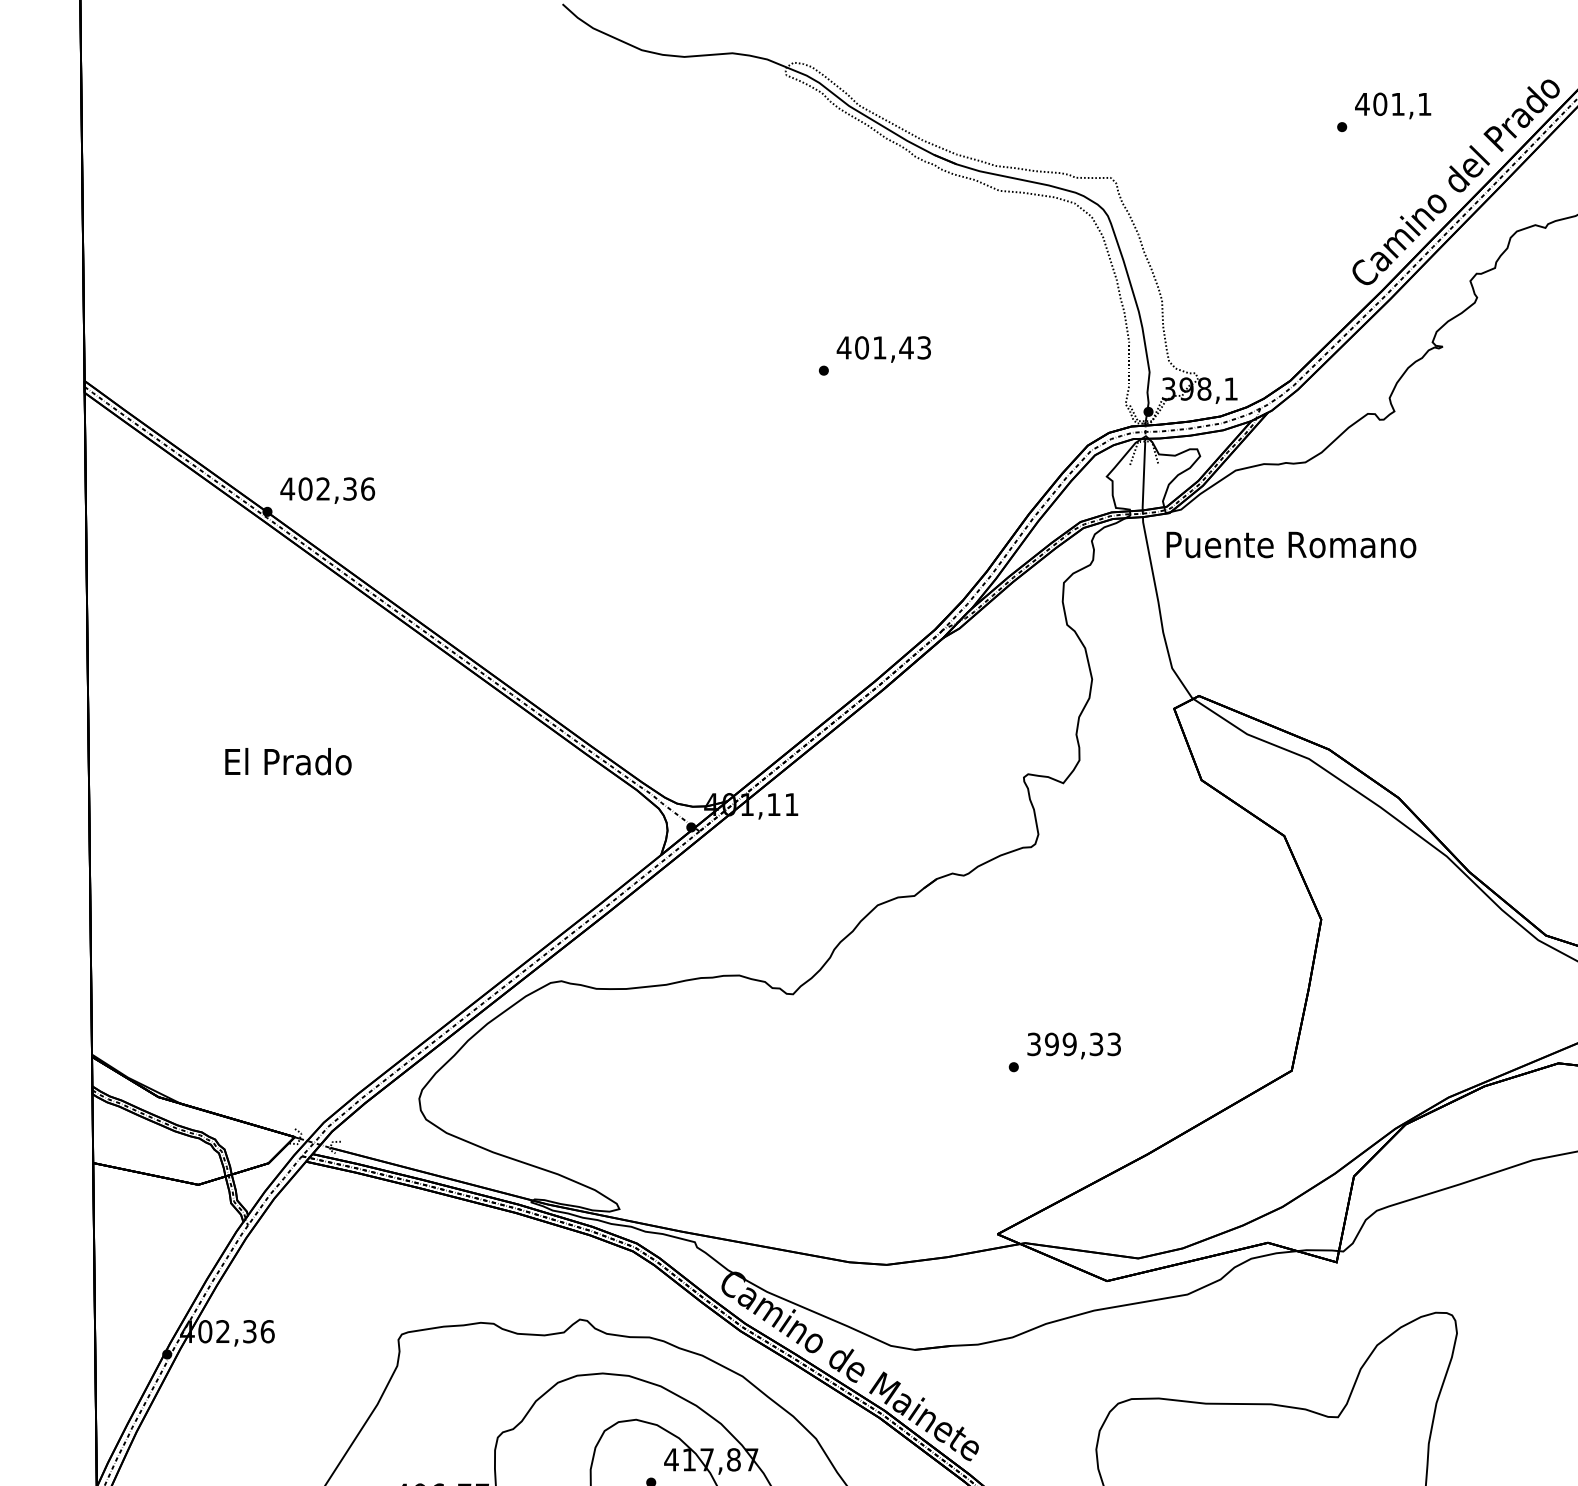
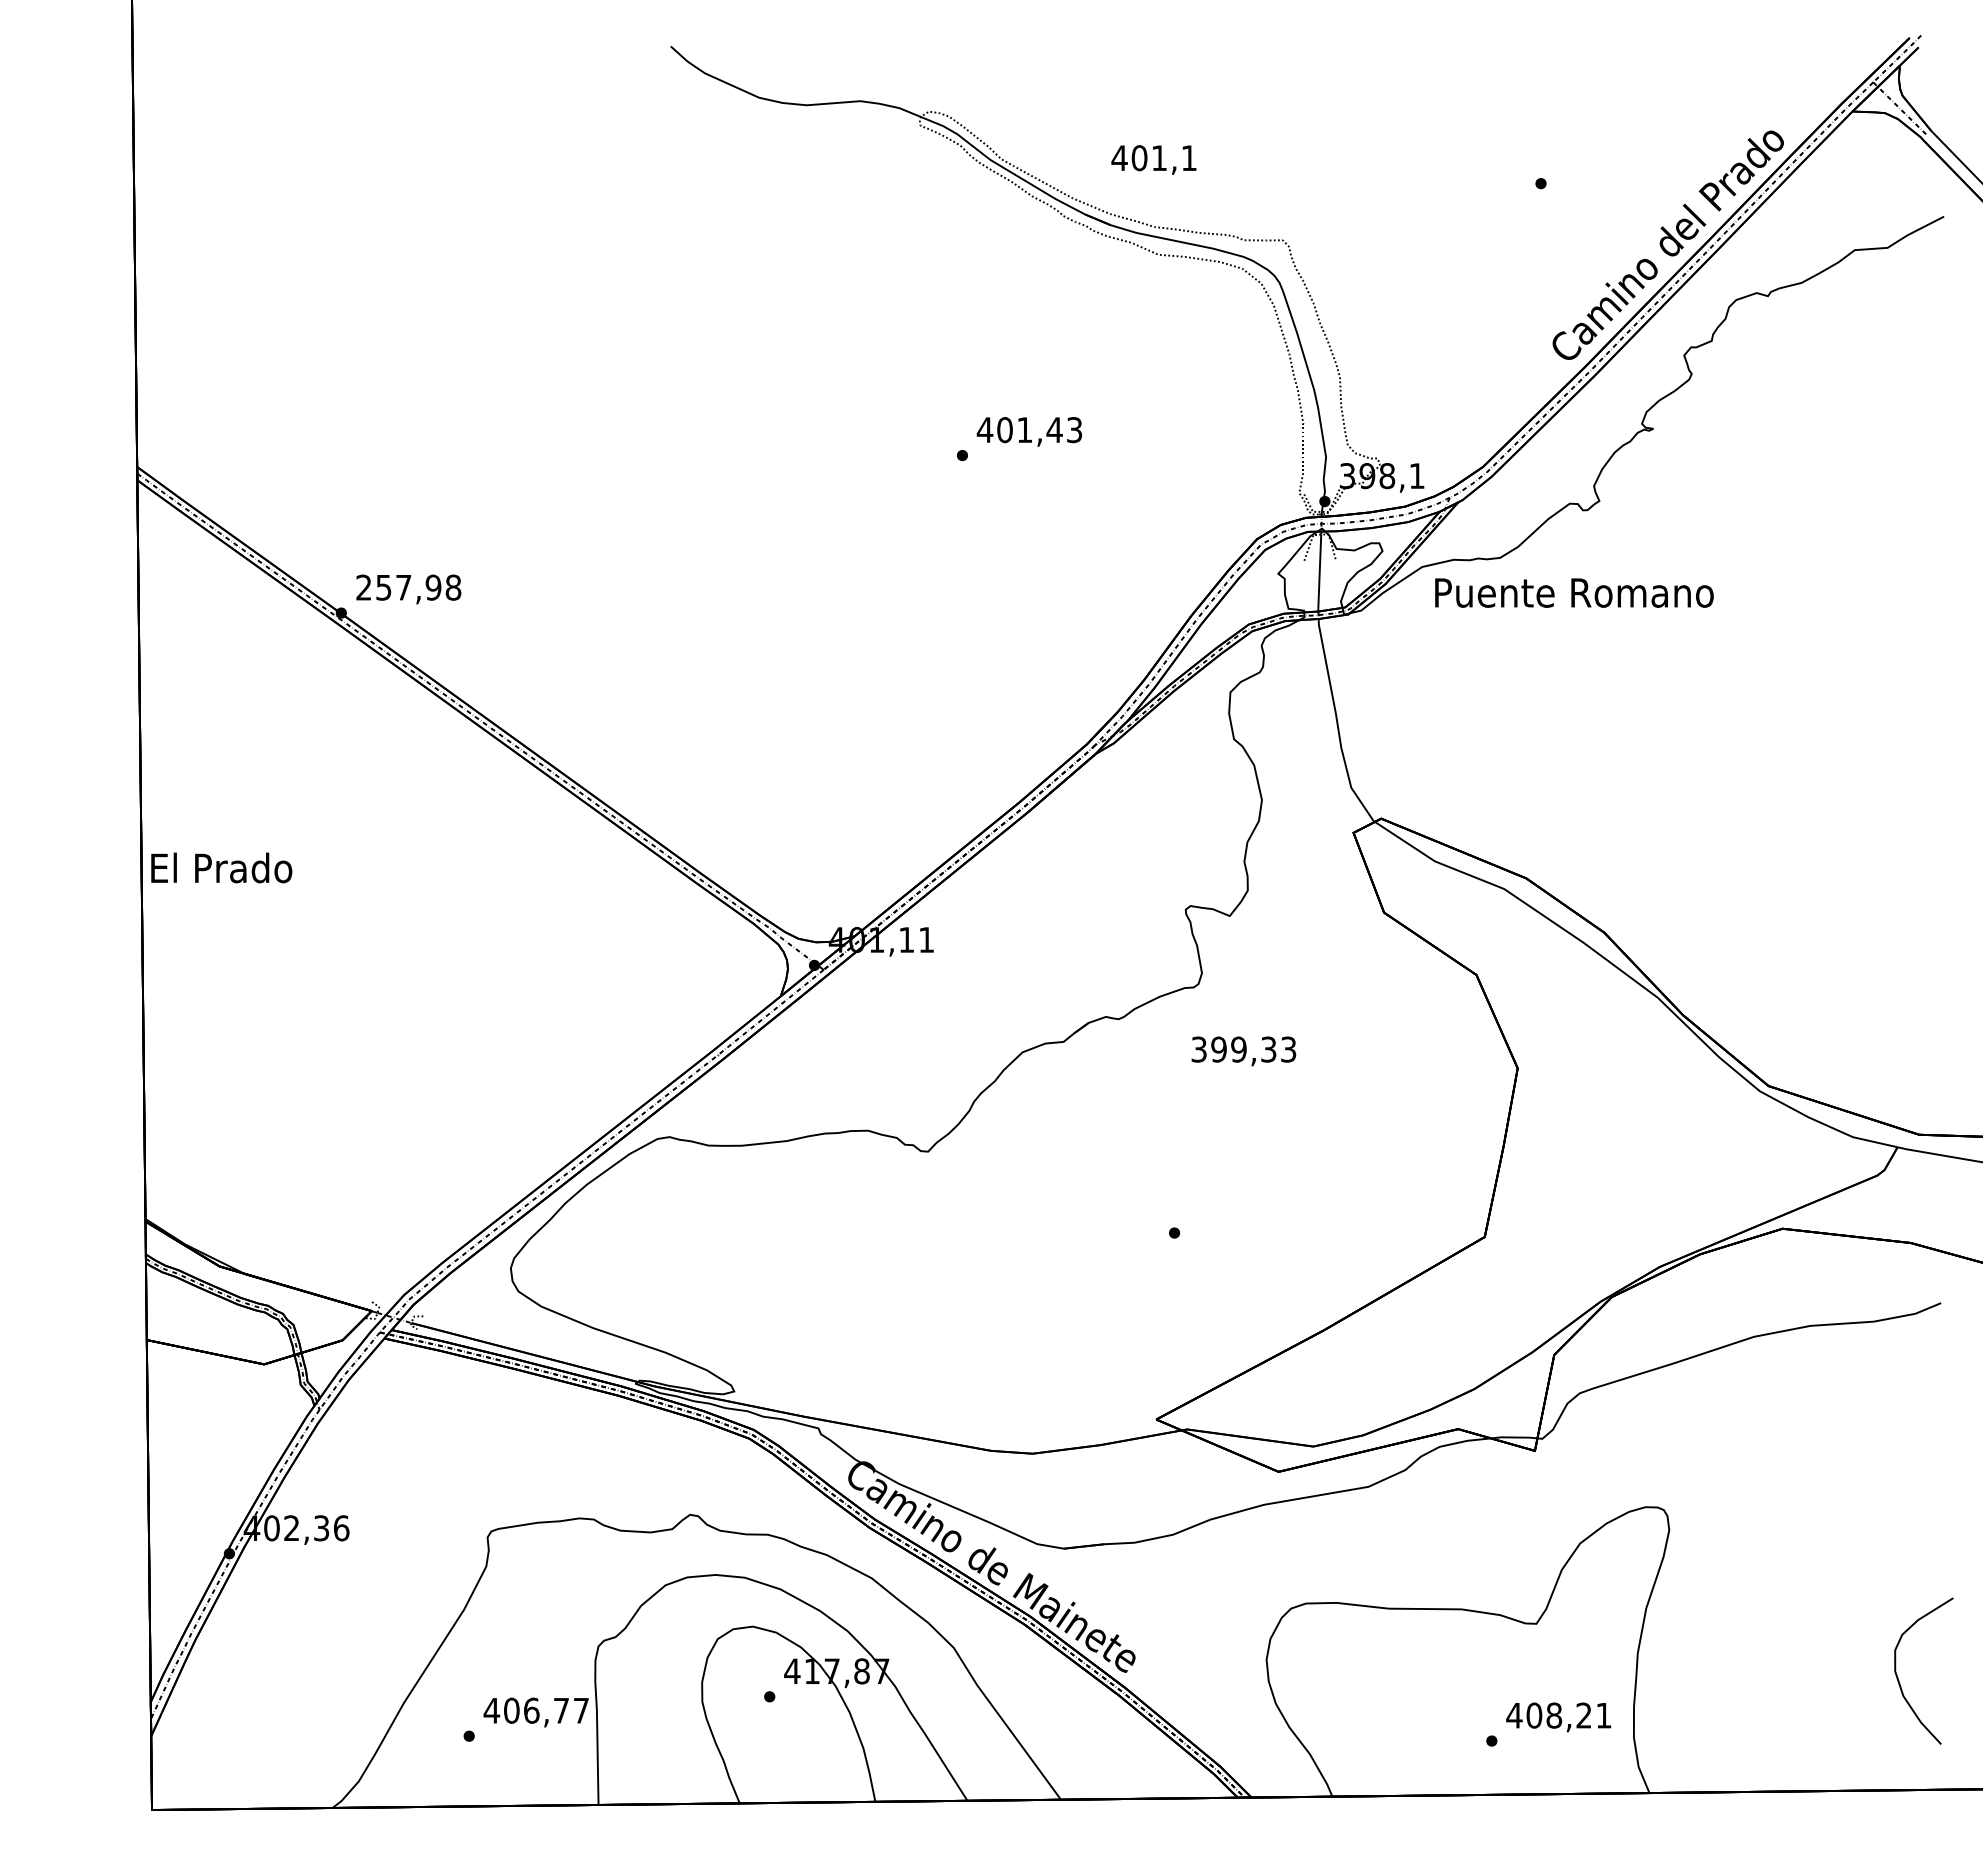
text: (1392, 105) -> (1153, 159), moved
text: (327, 488) -> (408, 587), 402,36 -> 257,98
text: (1291, 544) -> (1574, 592), moved
text: (288, 761) -> (221, 867), moved
text: (1073, 1046) -> (1243, 1051), moved

